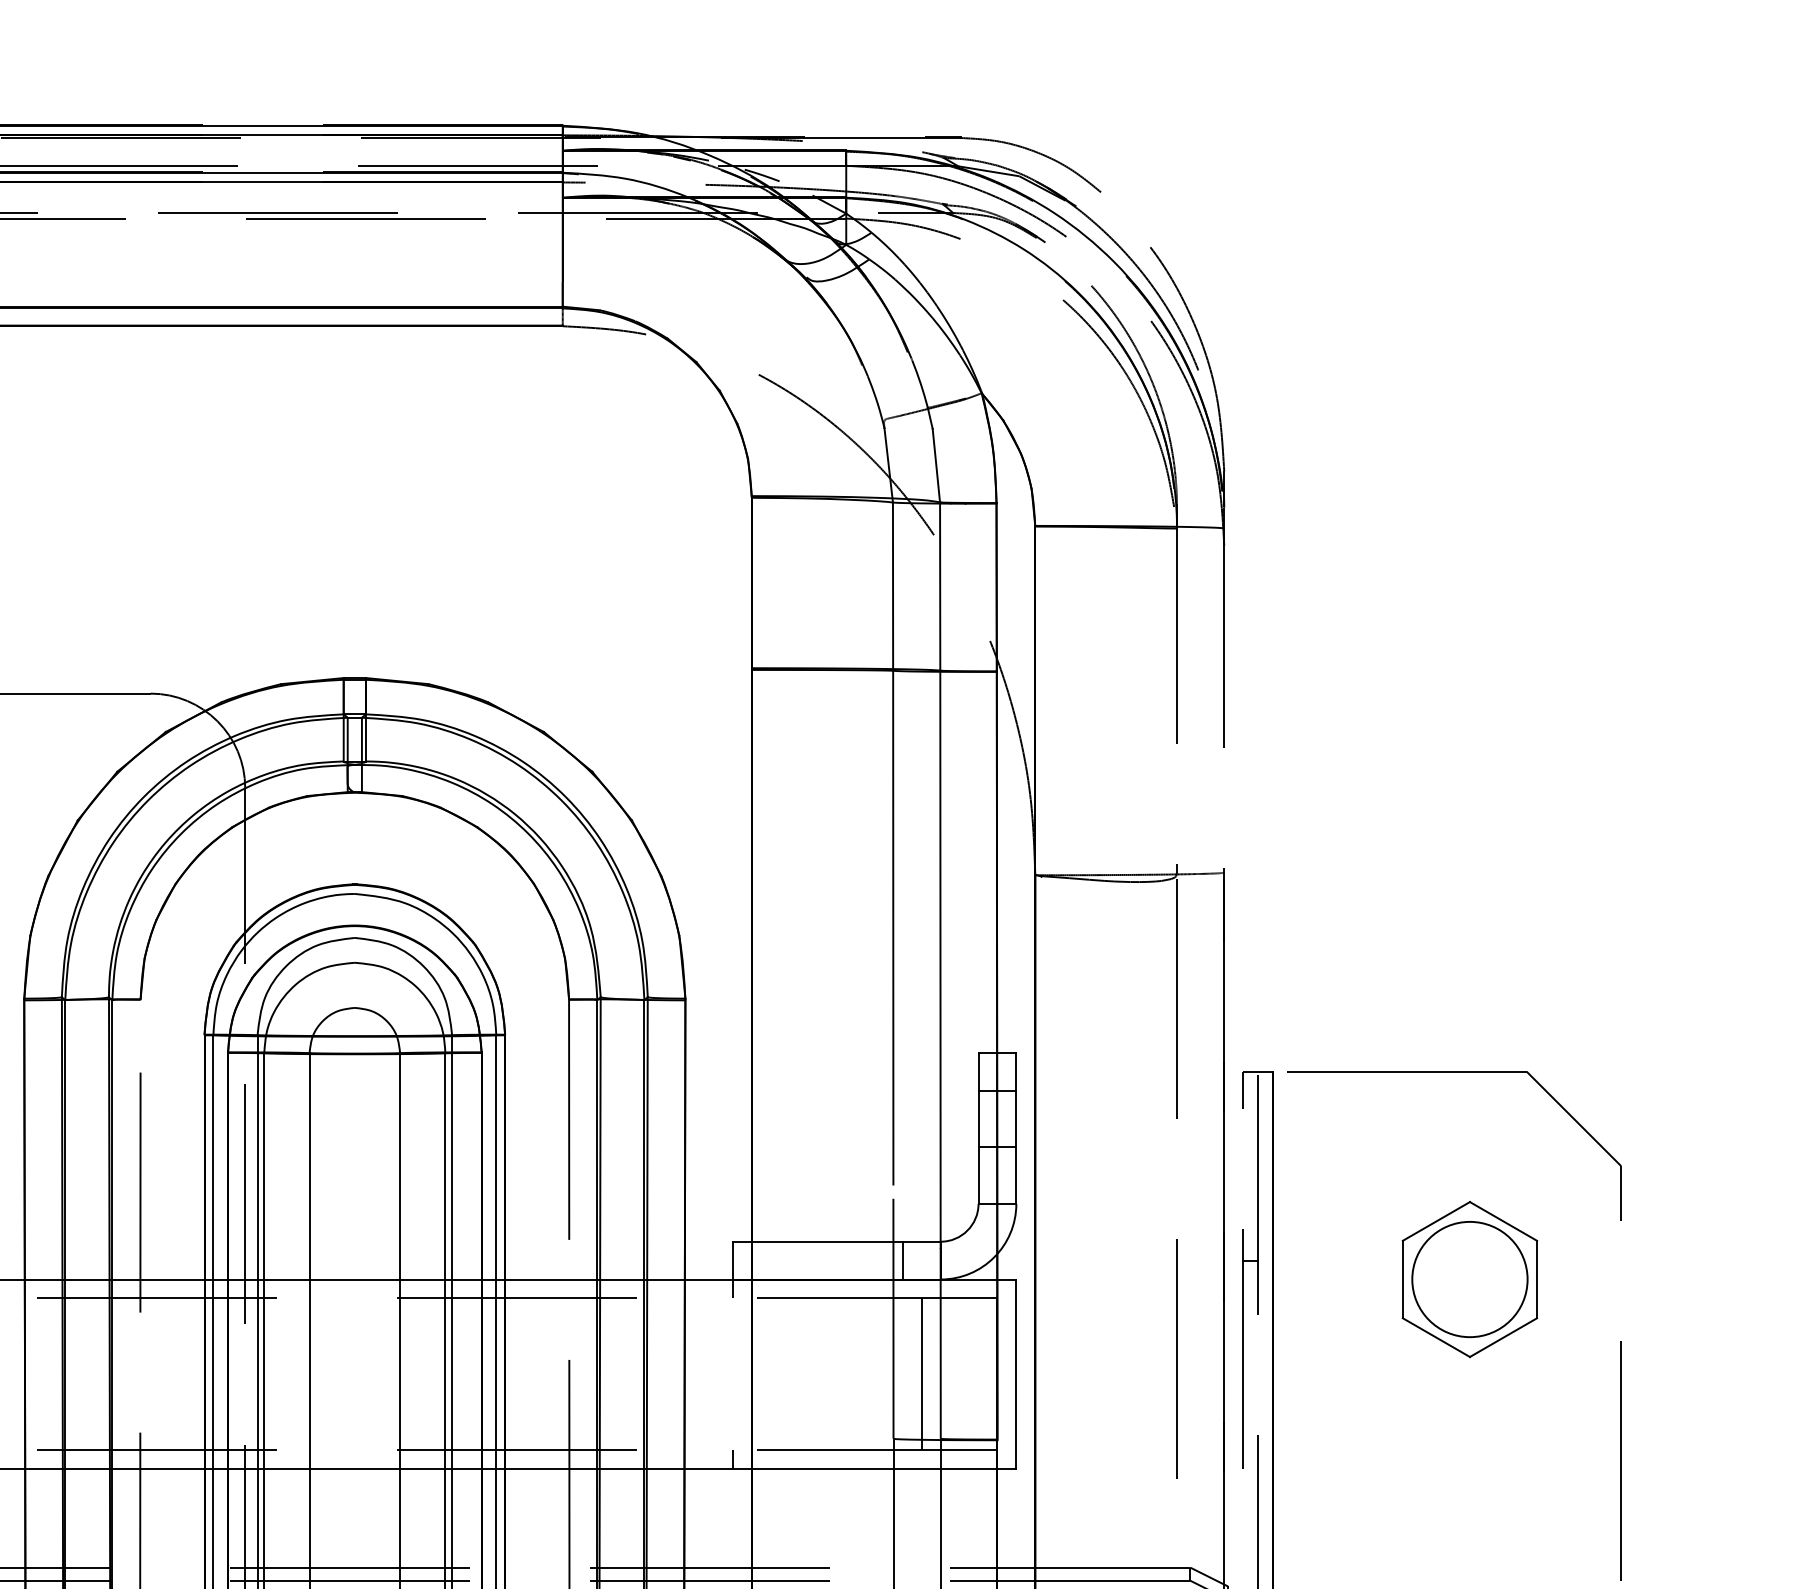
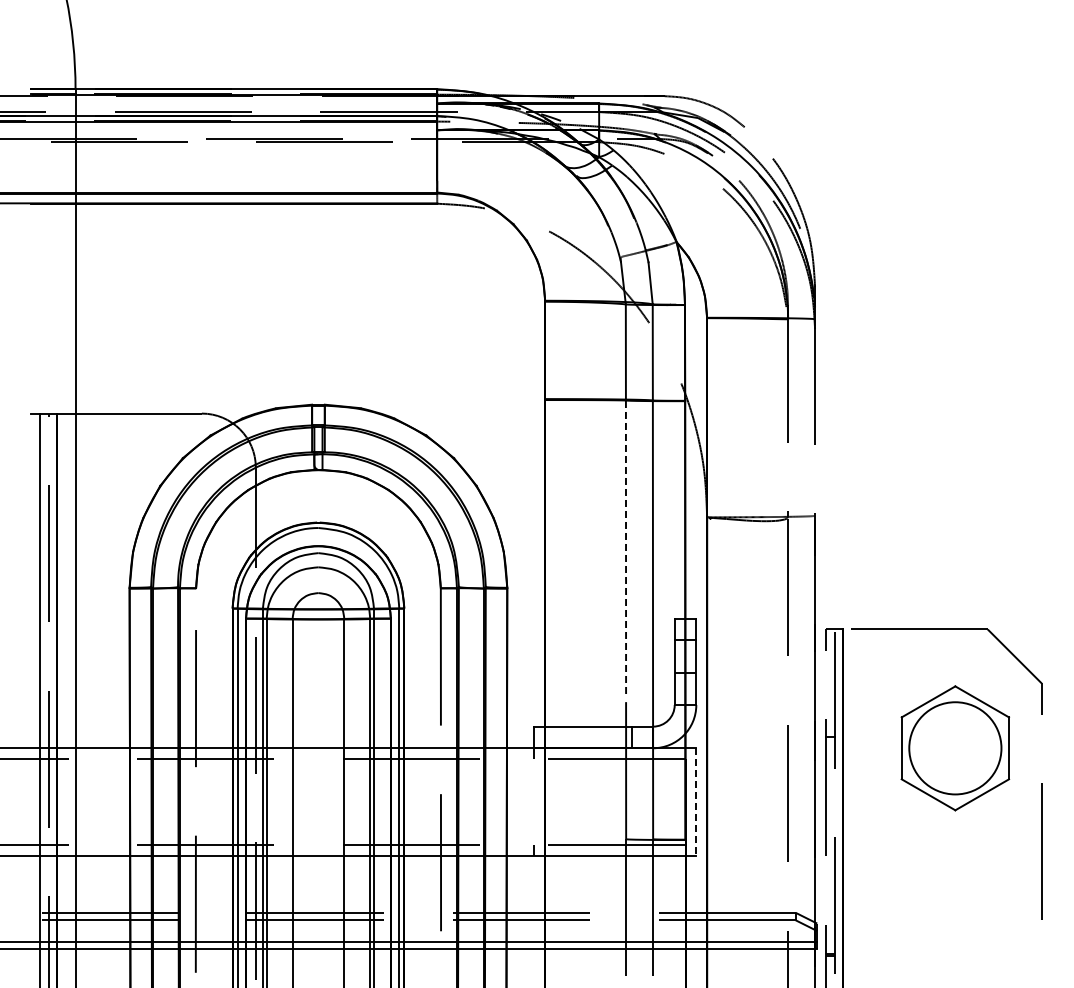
line: (894, 928) -> (626, 547), solid -> dashed
part: (1470, 1278) -> (955, 747), size x1.4
line: (922, 1374) -> (642, 802), removed
line: (1016, 1374) -> (696, 802), solid -> dashed

